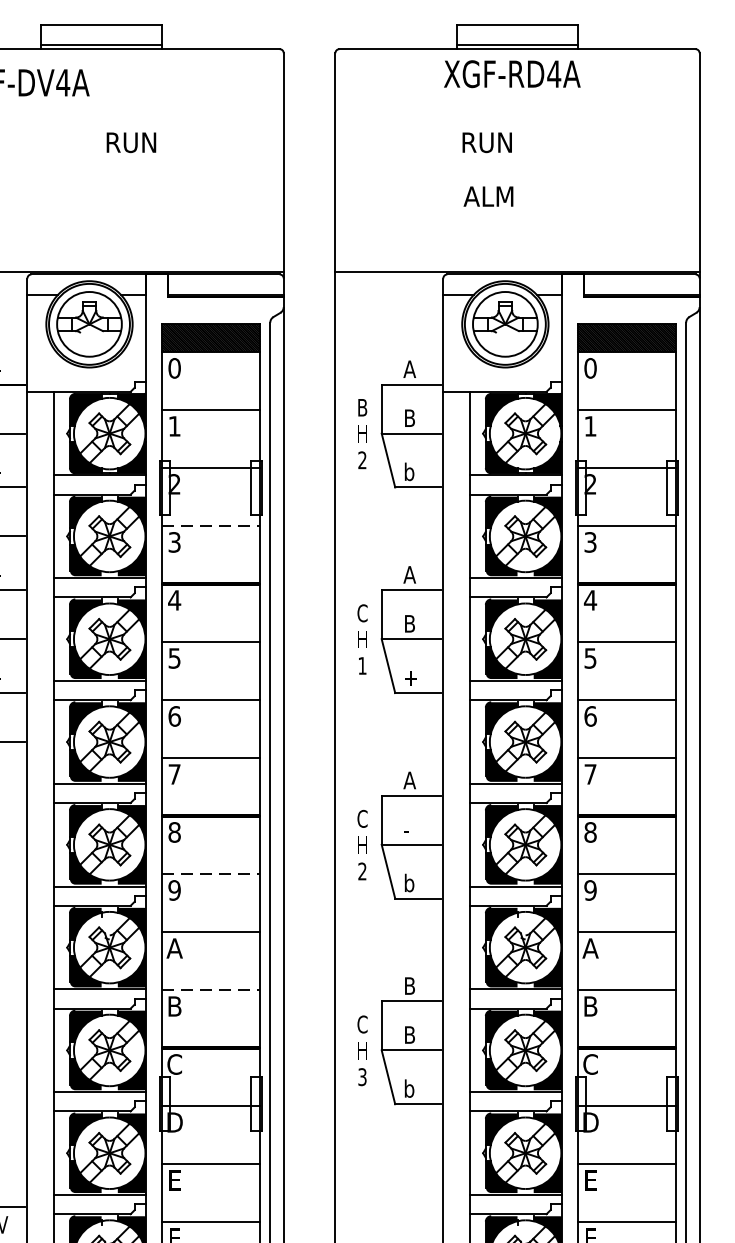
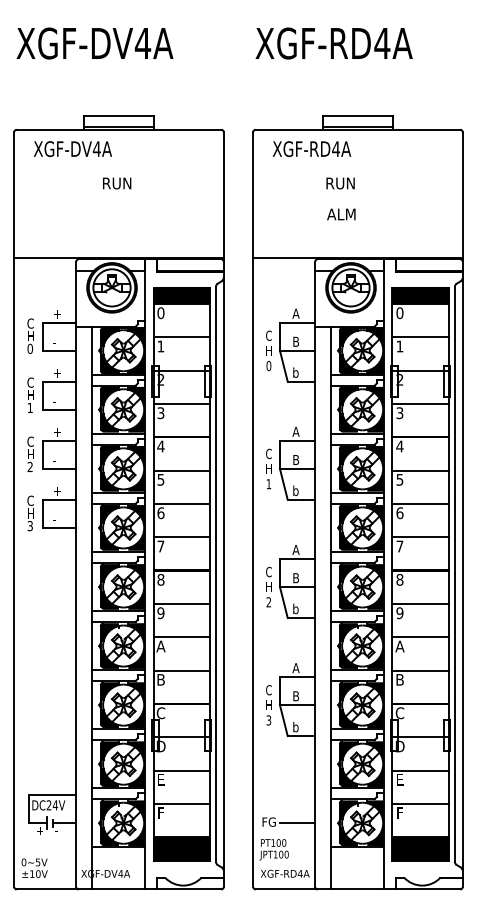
text: (511, 74) -> (311, 149), moved
text: (132, 142) -> (117, 183), moved
text: (361, 407) -> (268, 335), B -> C
text: (361, 459) -> (268, 365), 2 -> 0
line: (212, 525) -> (182, 403), dashed -> solid
text: (410, 676) -> (296, 490), + -> b
text: (408, 830) -> (295, 578), - -> B
line: (212, 873) -> (182, 603), dashed -> solid
text: (408, 986) -> (295, 668), B -> A
line: (212, 990) -> (182, 670), dashed -> solid

